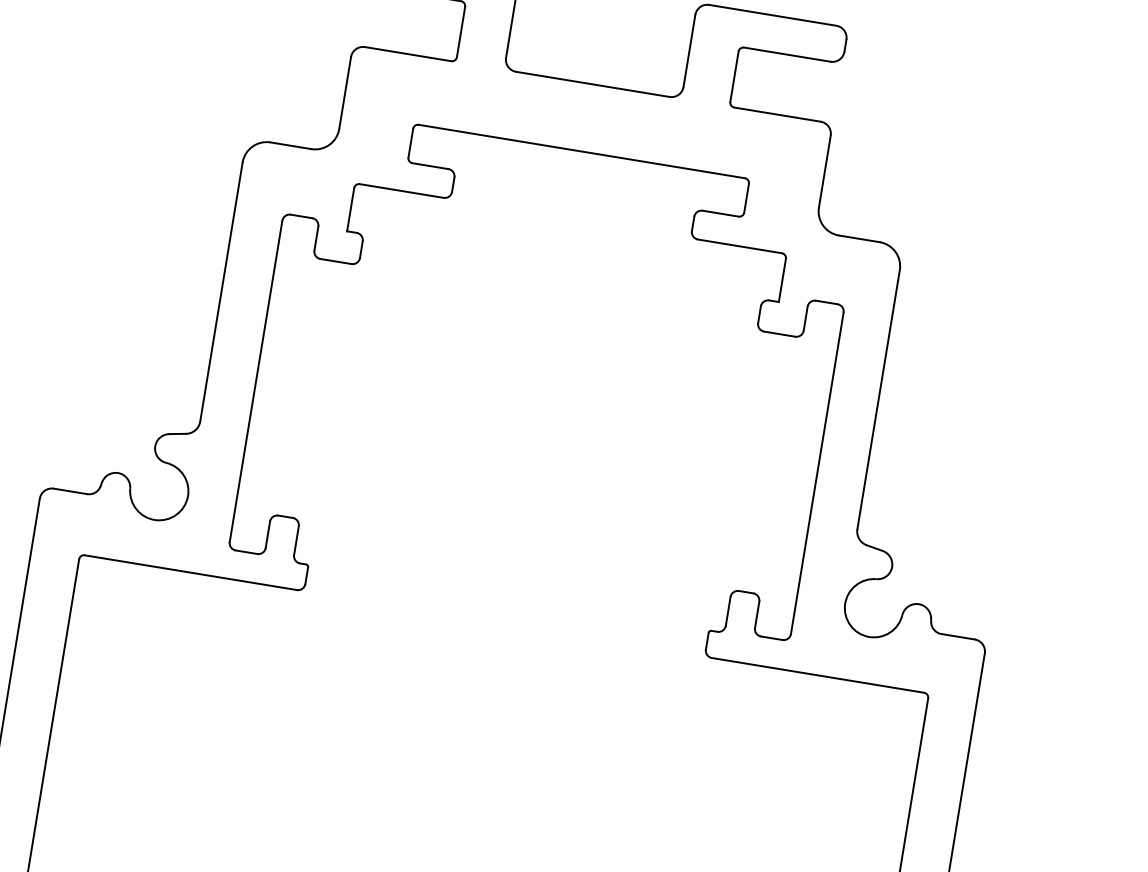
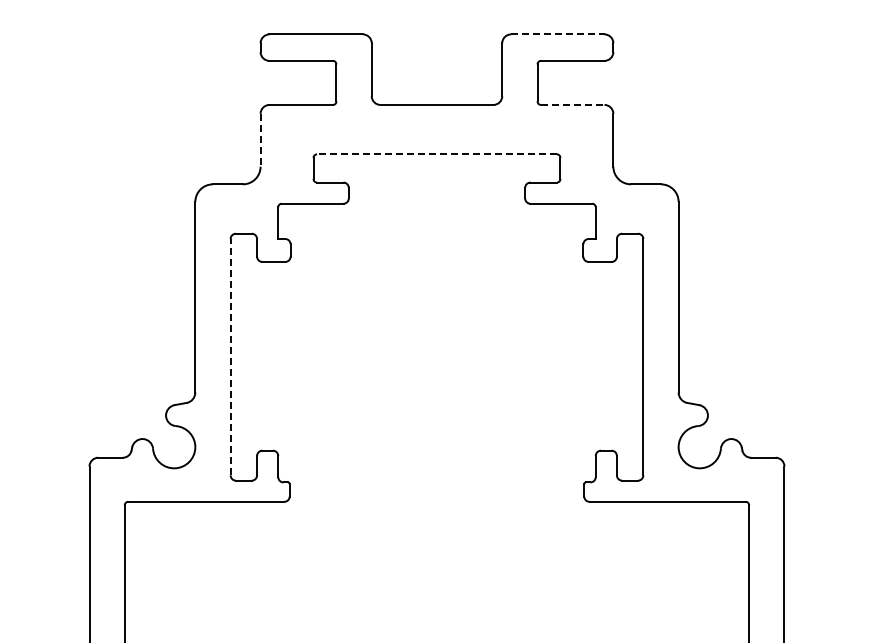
line: (772, 15) -> (557, 34), solid -> dashed
line: (344, 93) -> (260, 140), solid -> dashed
line: (777, 113) -> (572, 104), solid -> dashed
line: (581, 151) -> (436, 154), solid -> dashed
line: (256, 380) -> (230, 356), solid -> dashed

